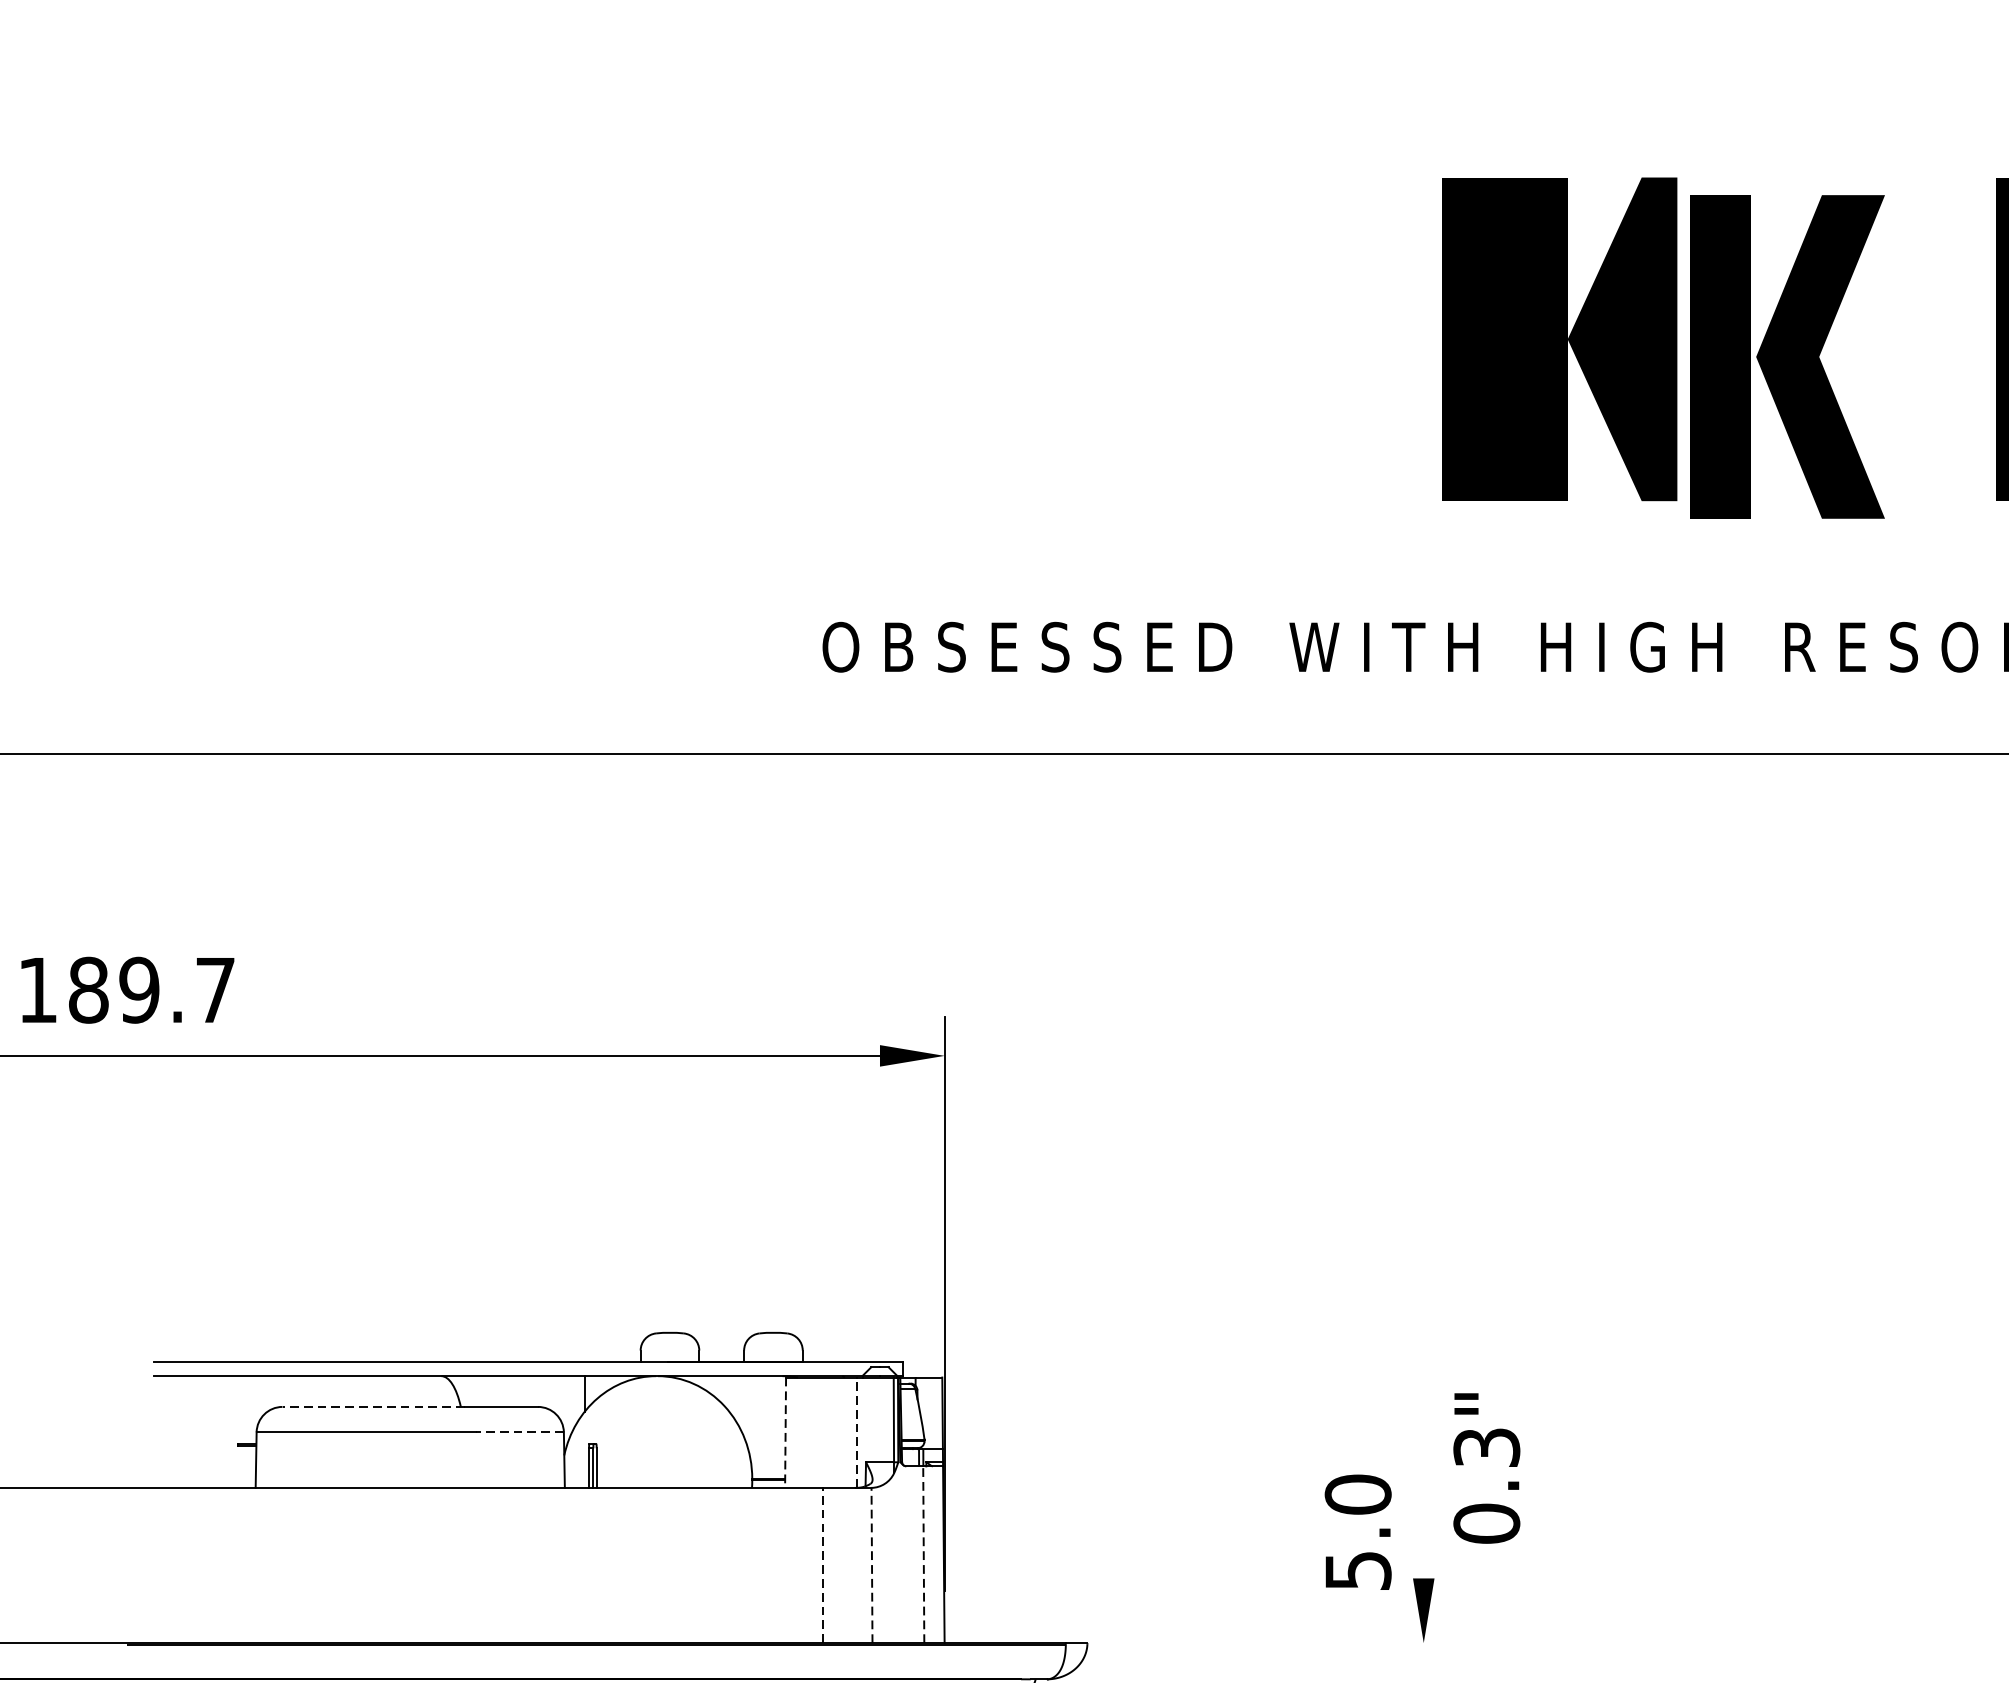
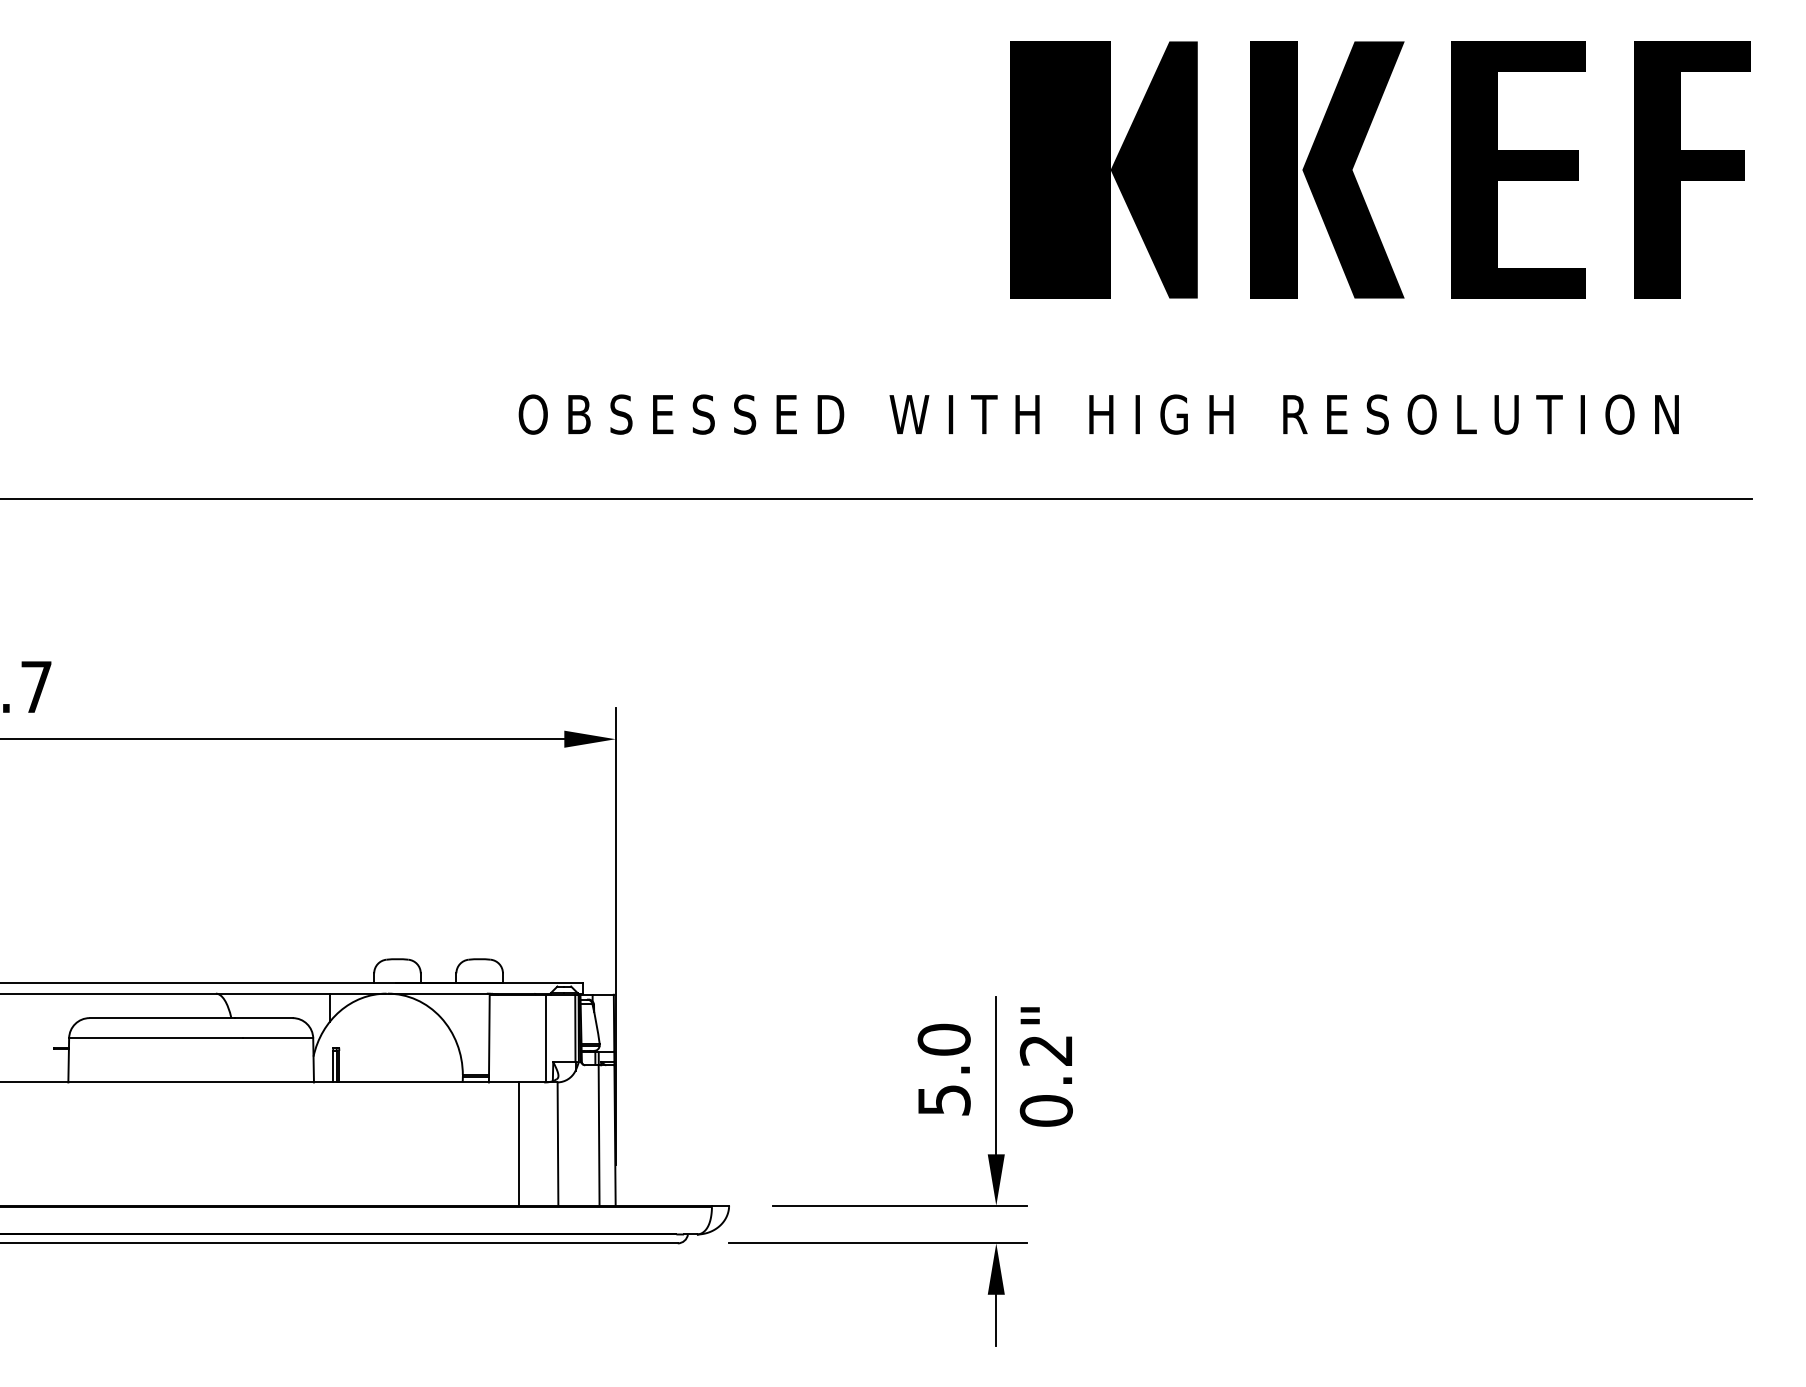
part: (1787, 356) -> (1327, 169), moved
line: (372, 1407) -> (161, 1018), dashed -> solid
line: (520, 1432) -> (278, 1038), dashed -> solid
line: (785, 1432) -> (489, 1038), dashed -> solid
line: (857, 1432) -> (546, 1038), dashed -> solid
text: (1486, 1447) -> (1046, 1050), 0.3" -> 0.2"
line: (1424, 1479) -> (996, 1075), added
text: (1357, 1532) -> (943, 1069), moved
line: (924, 1554) -> (599, 1135), dashed -> solid
line: (823, 1566) -> (519, 1144), dashed -> solid
line: (871, 1566) -> (557, 1144), dashed -> solid
line: (1303, 1642) -> (900, 1205), added

